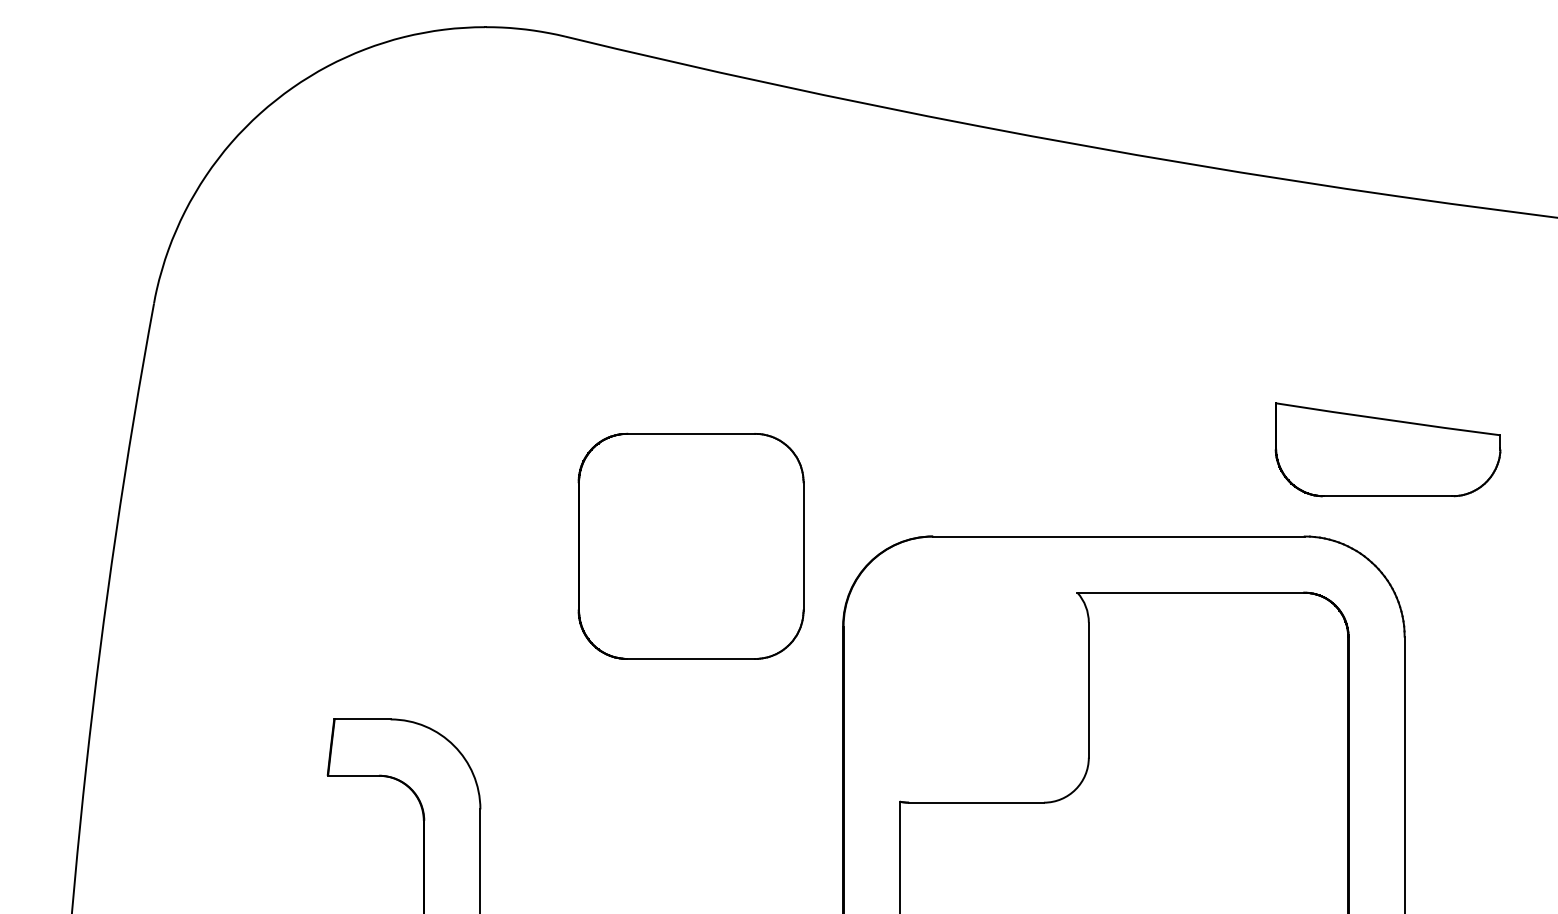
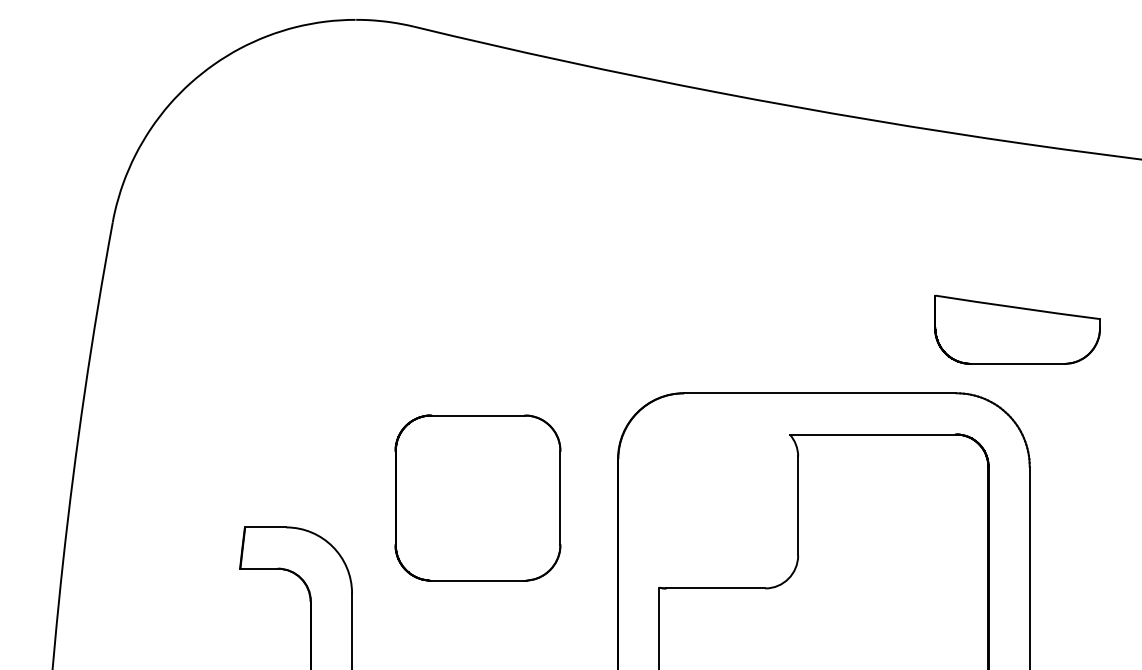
part: (690, 545) -> (477, 497), moved

